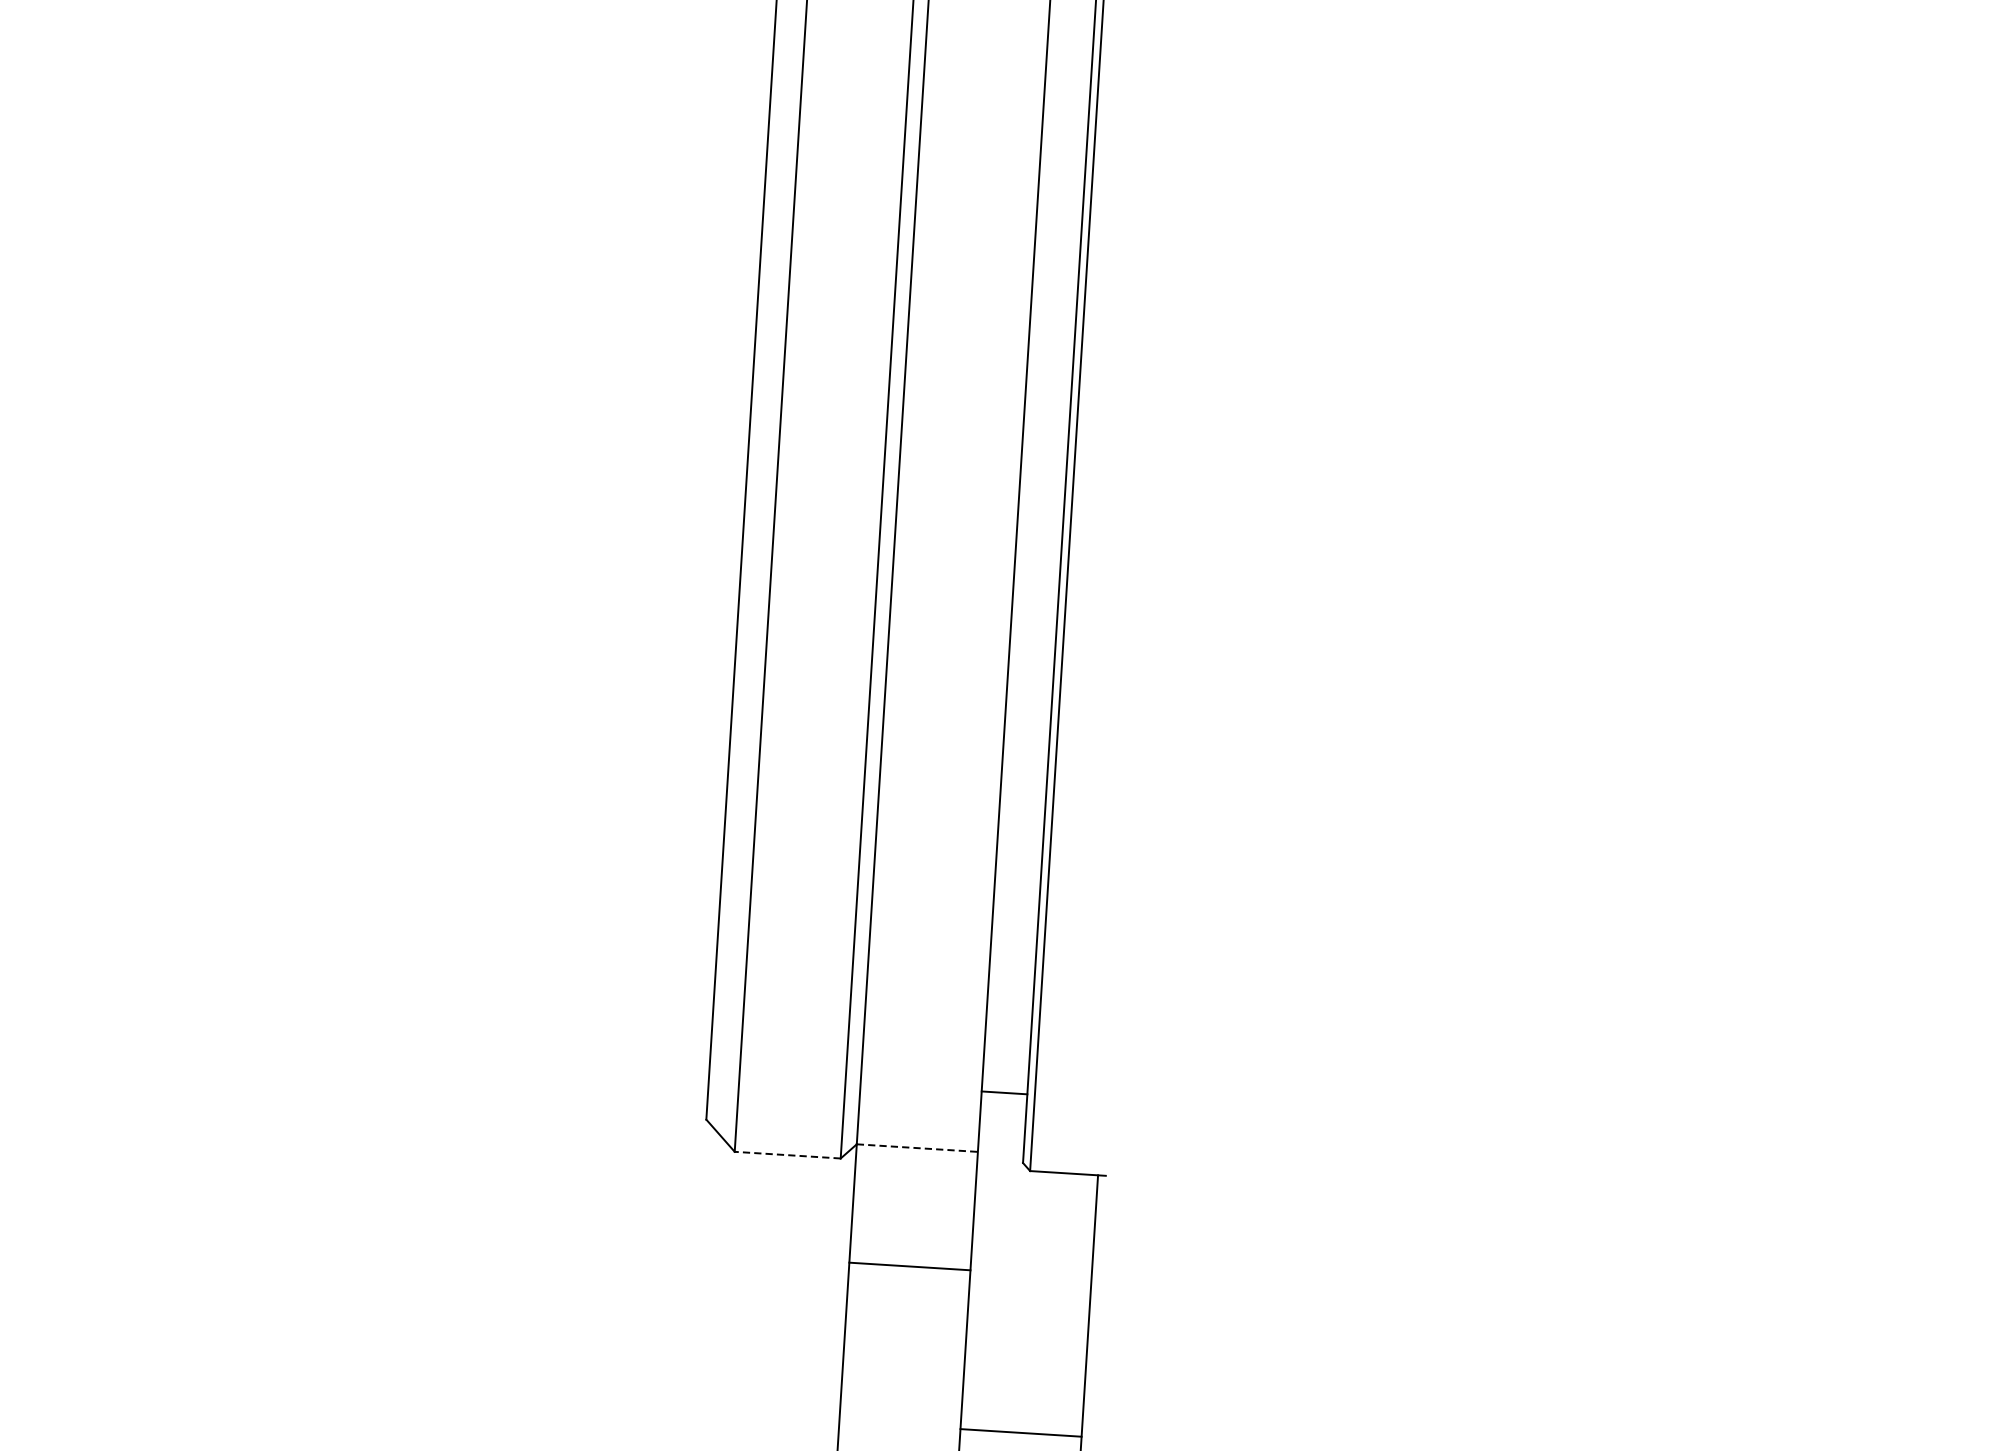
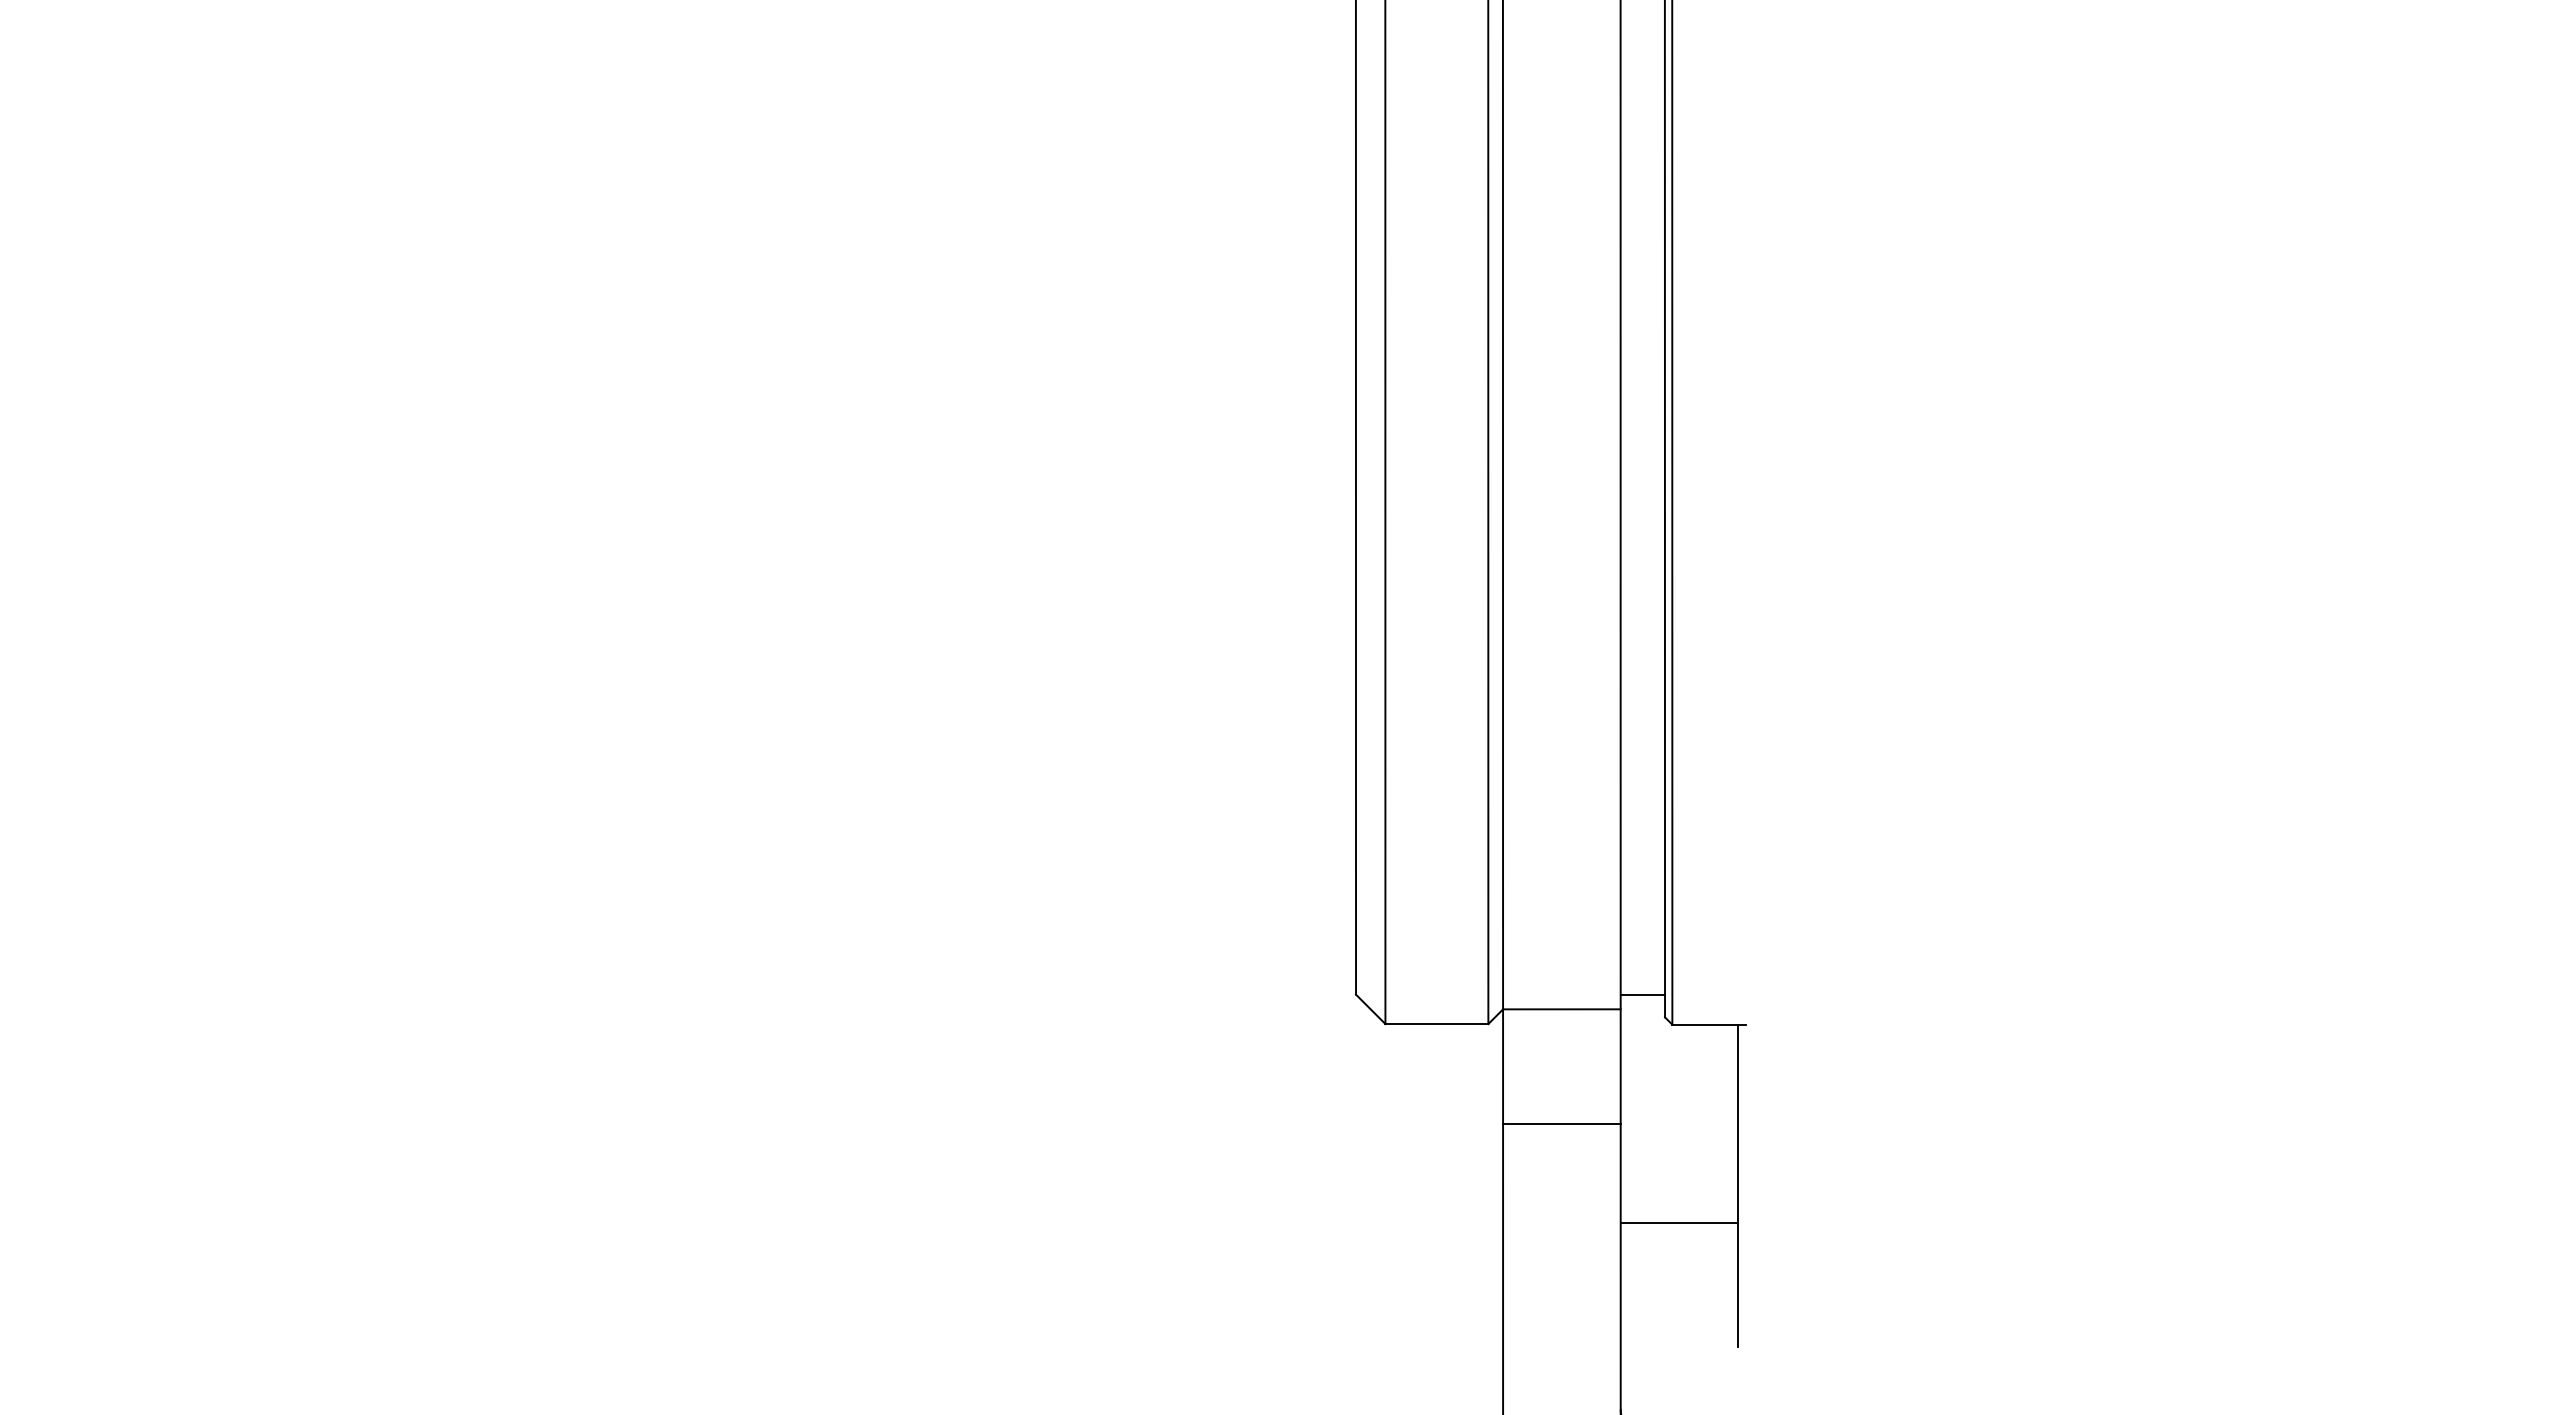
line: (1004, 1092) -> (1642, 994), moved
line: (916, 1148) -> (1561, 1009), dashed -> solid
line: (787, 1155) -> (1436, 1024), dashed -> solid
line: (1021, 1432) -> (1679, 1222), moved

